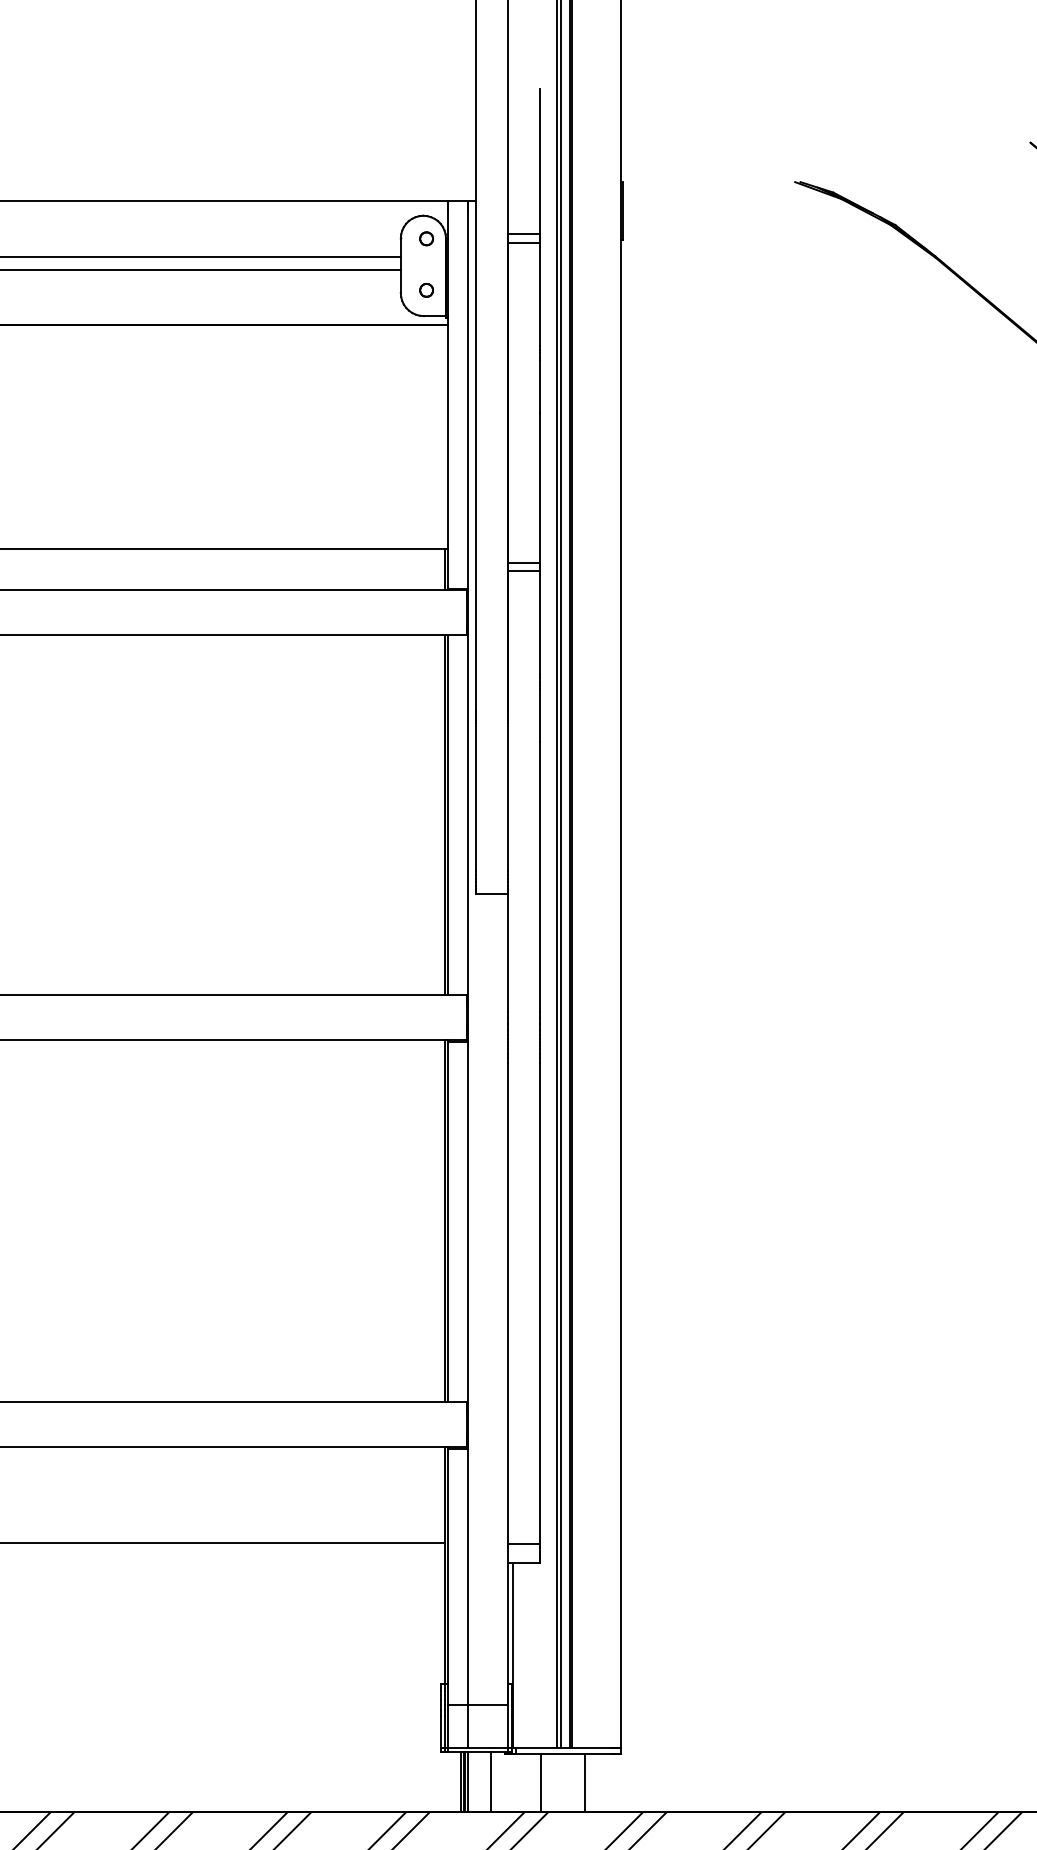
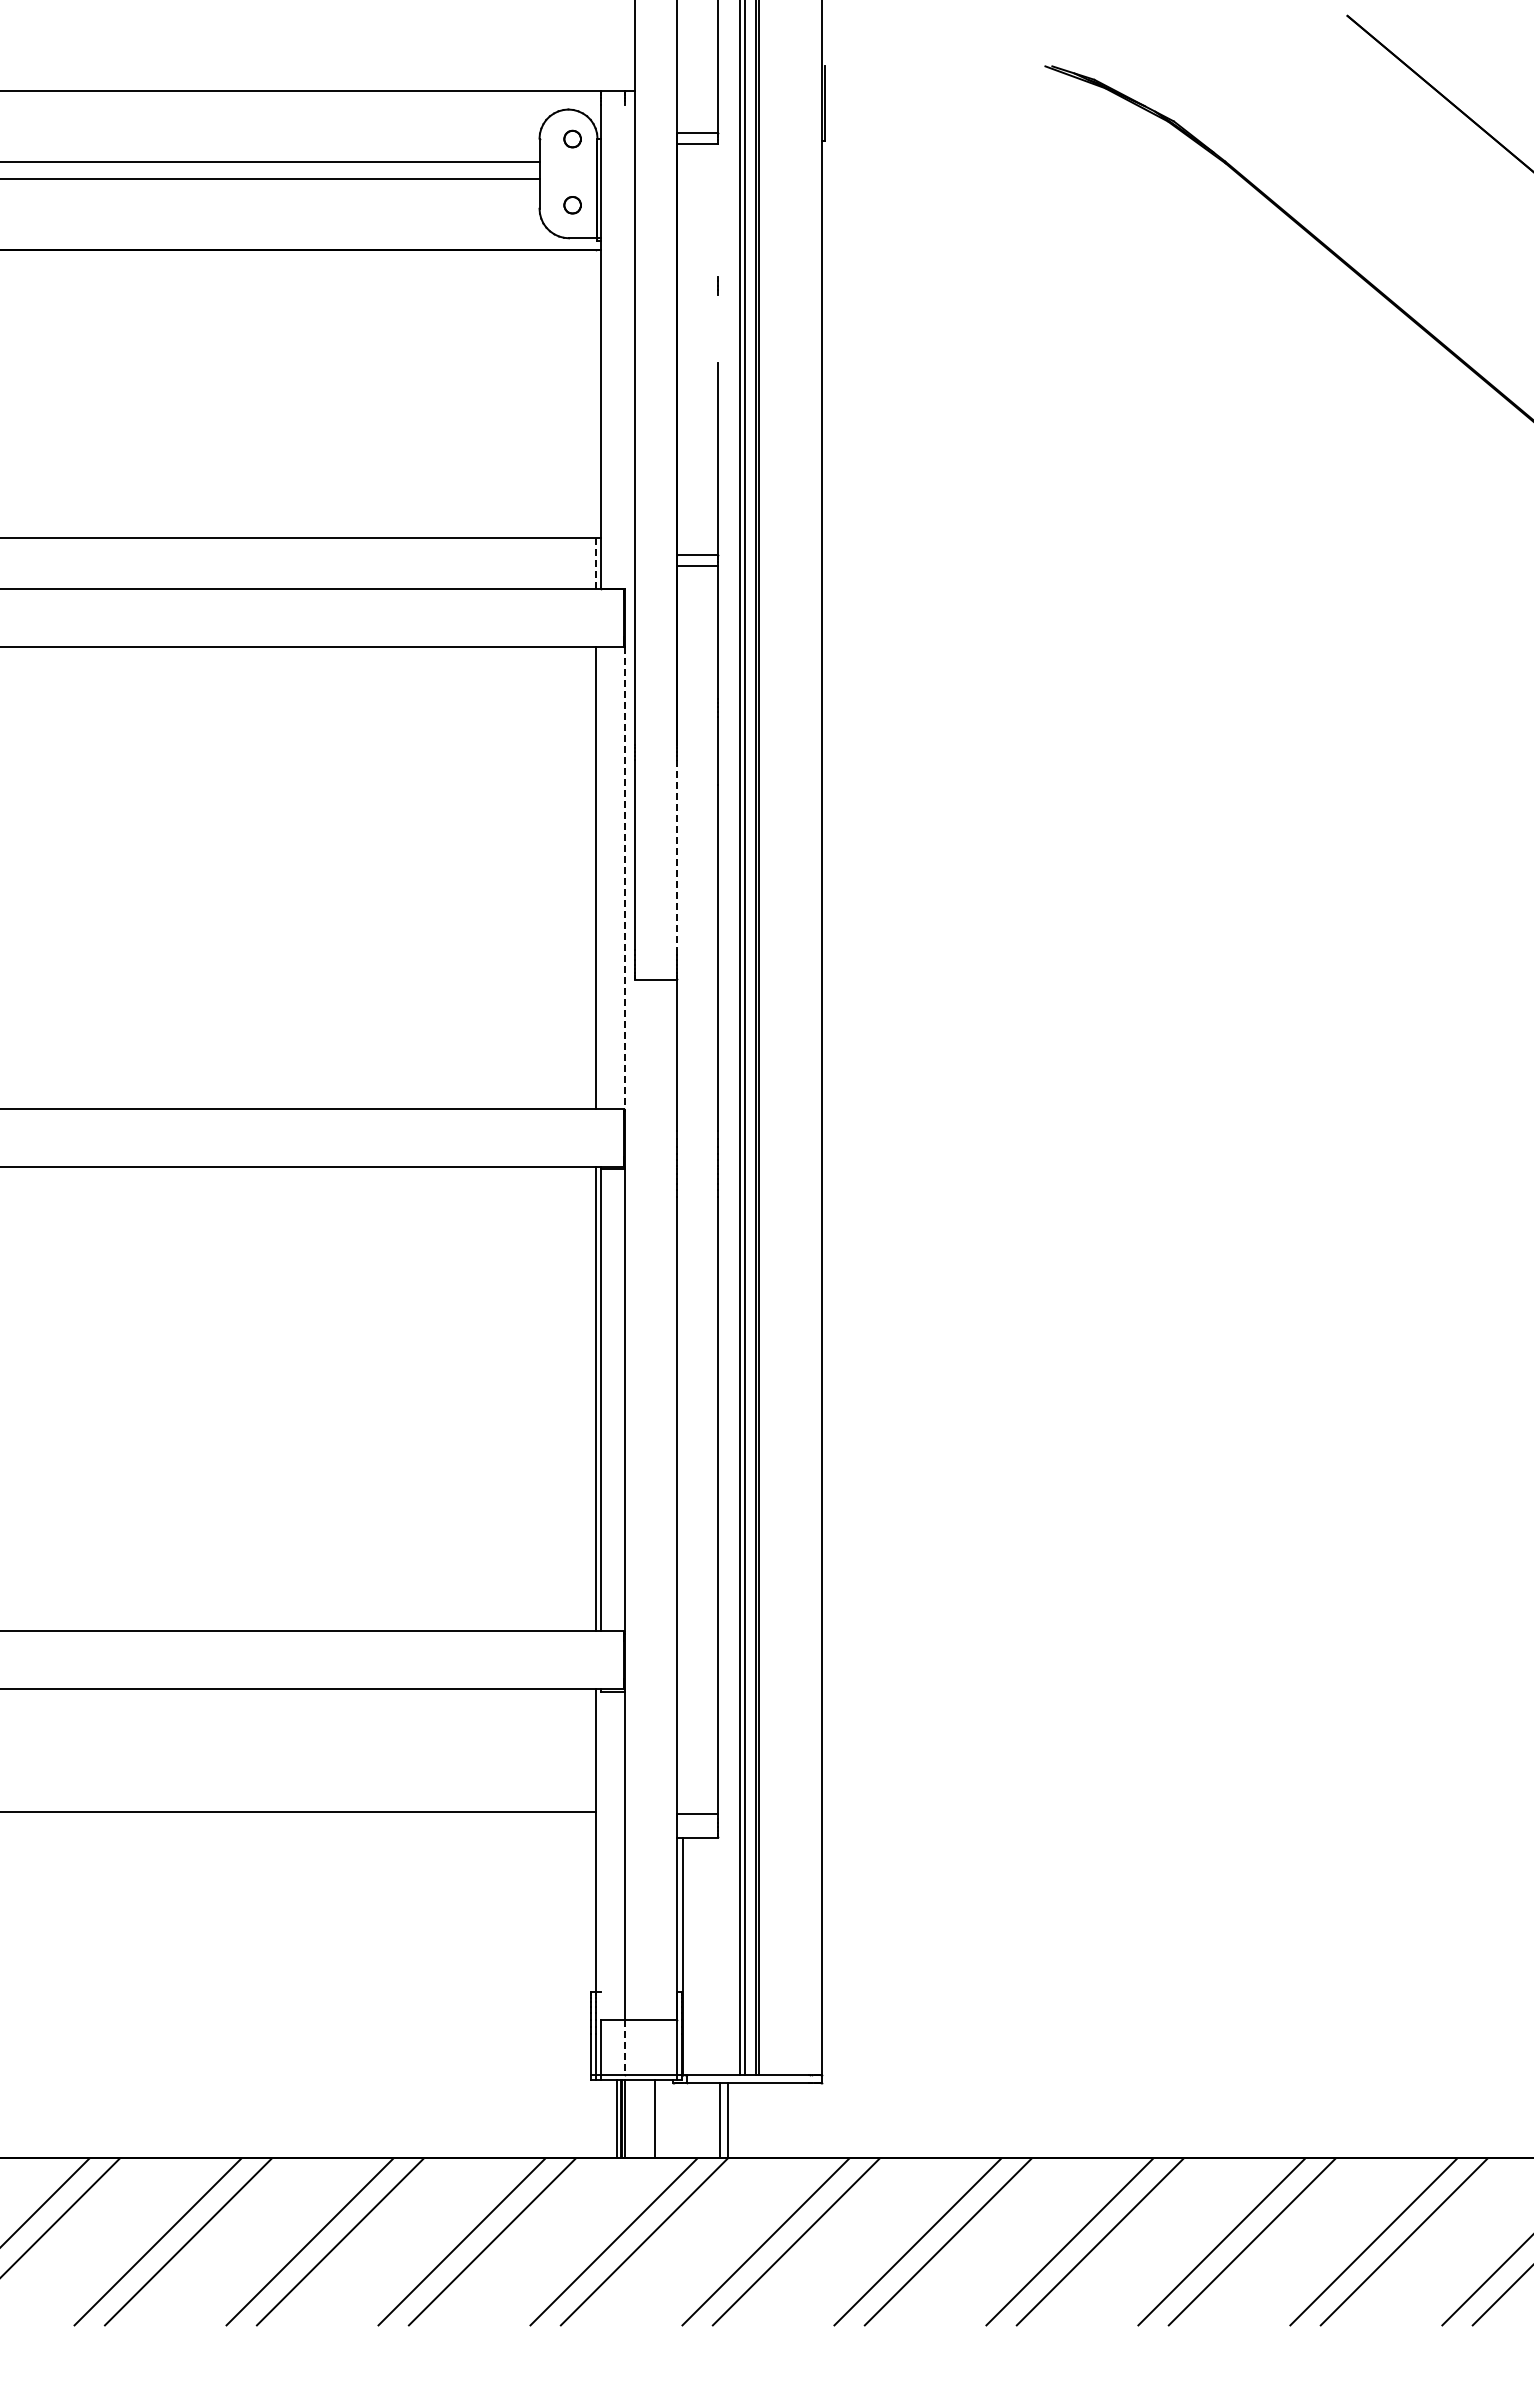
line: (540, 294) -> (718, 210), removed
line: (540, 386) -> (718, 328), removed
line: (467, 400) -> (625, 346), removed
line: (444, 569) -> (595, 563), solid -> dashed
line: (507, 797) -> (676, 855), solid -> dashed
line: (448, 815) -> (600, 878), removed
line: (467, 815) -> (625, 879), solid -> dashed
line: (448, 1576) -> (600, 1855), removed
line: (467, 1726) -> (625, 2047), solid -> dashed
line: (584, 1783) -> (727, 2120), moved

